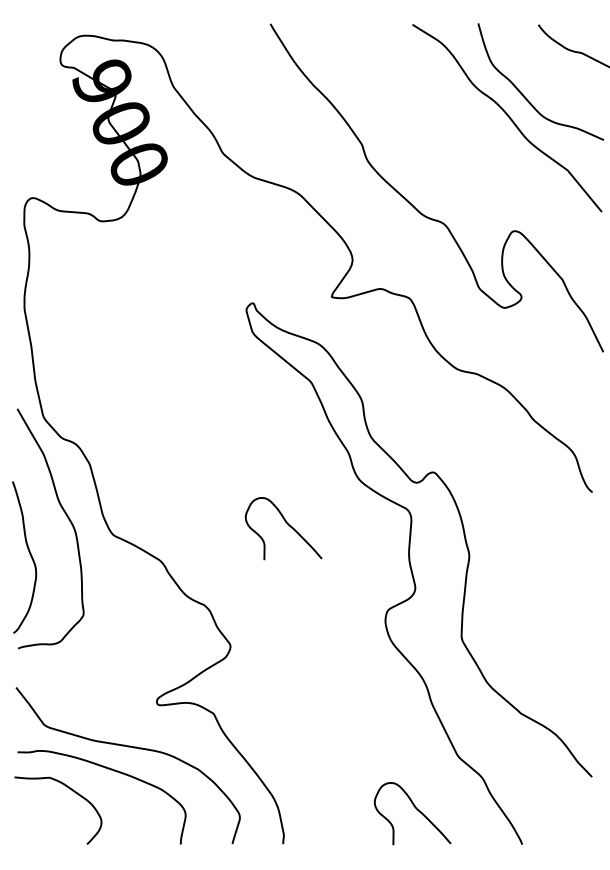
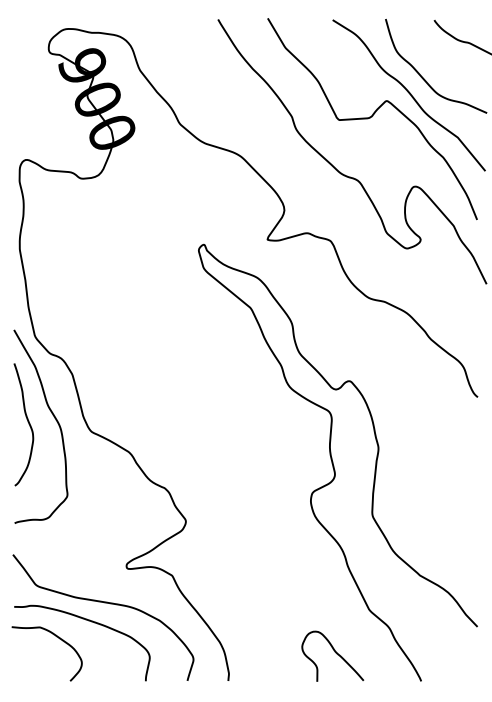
curve: (460, 145) -> (371, 117), added
curve: (287, 524) -> (231, 423), removed
curve: (29, 554) -> (27, 422), moved

